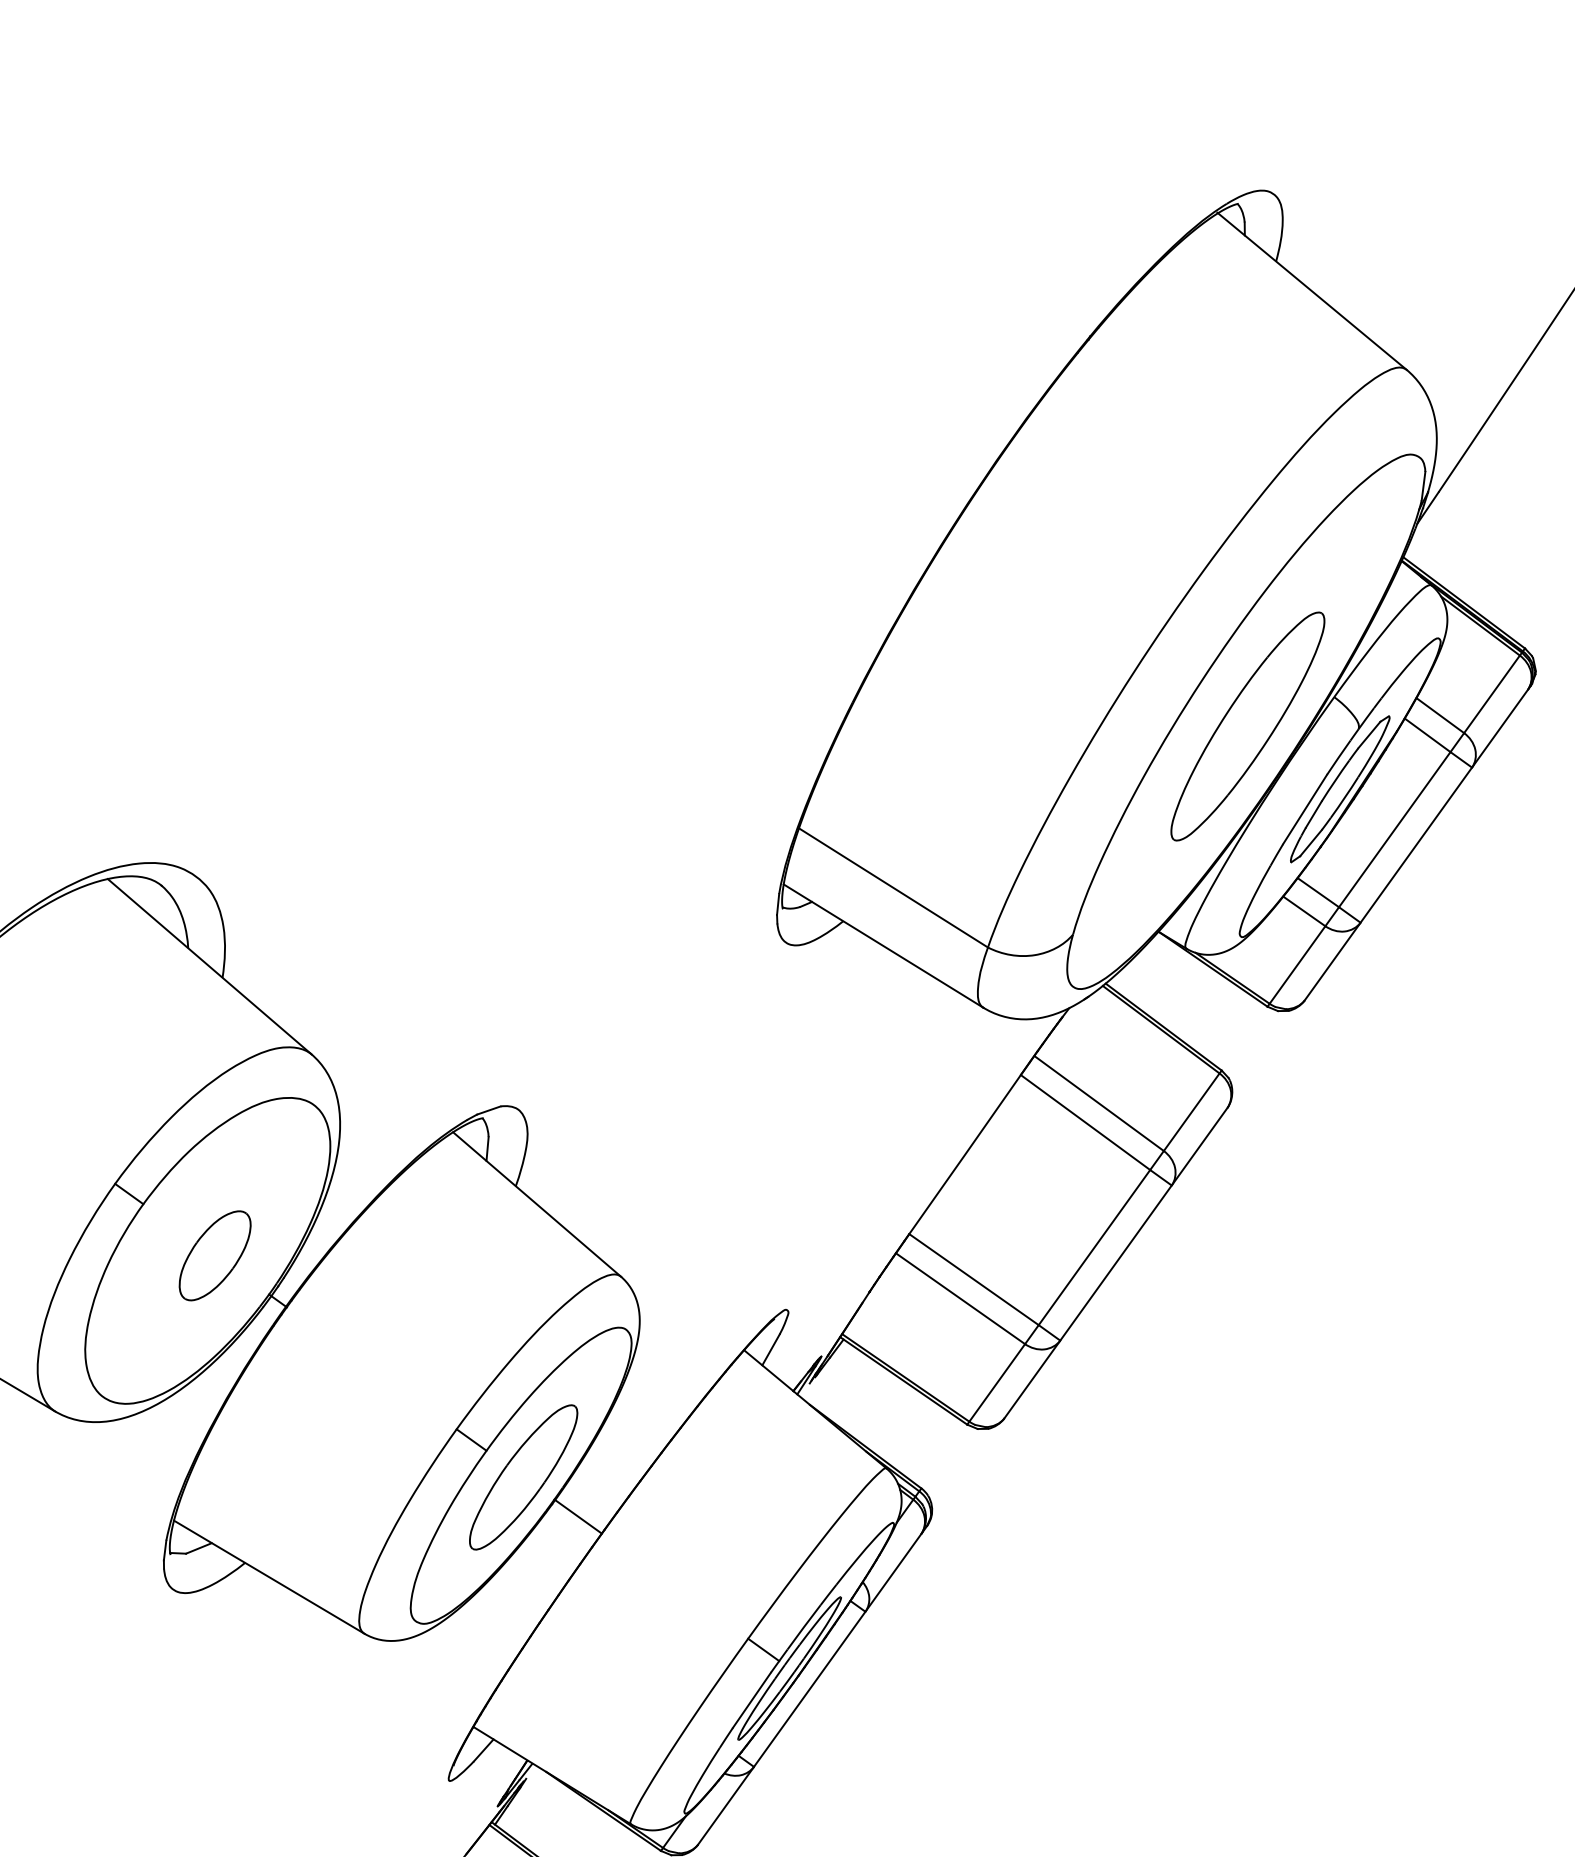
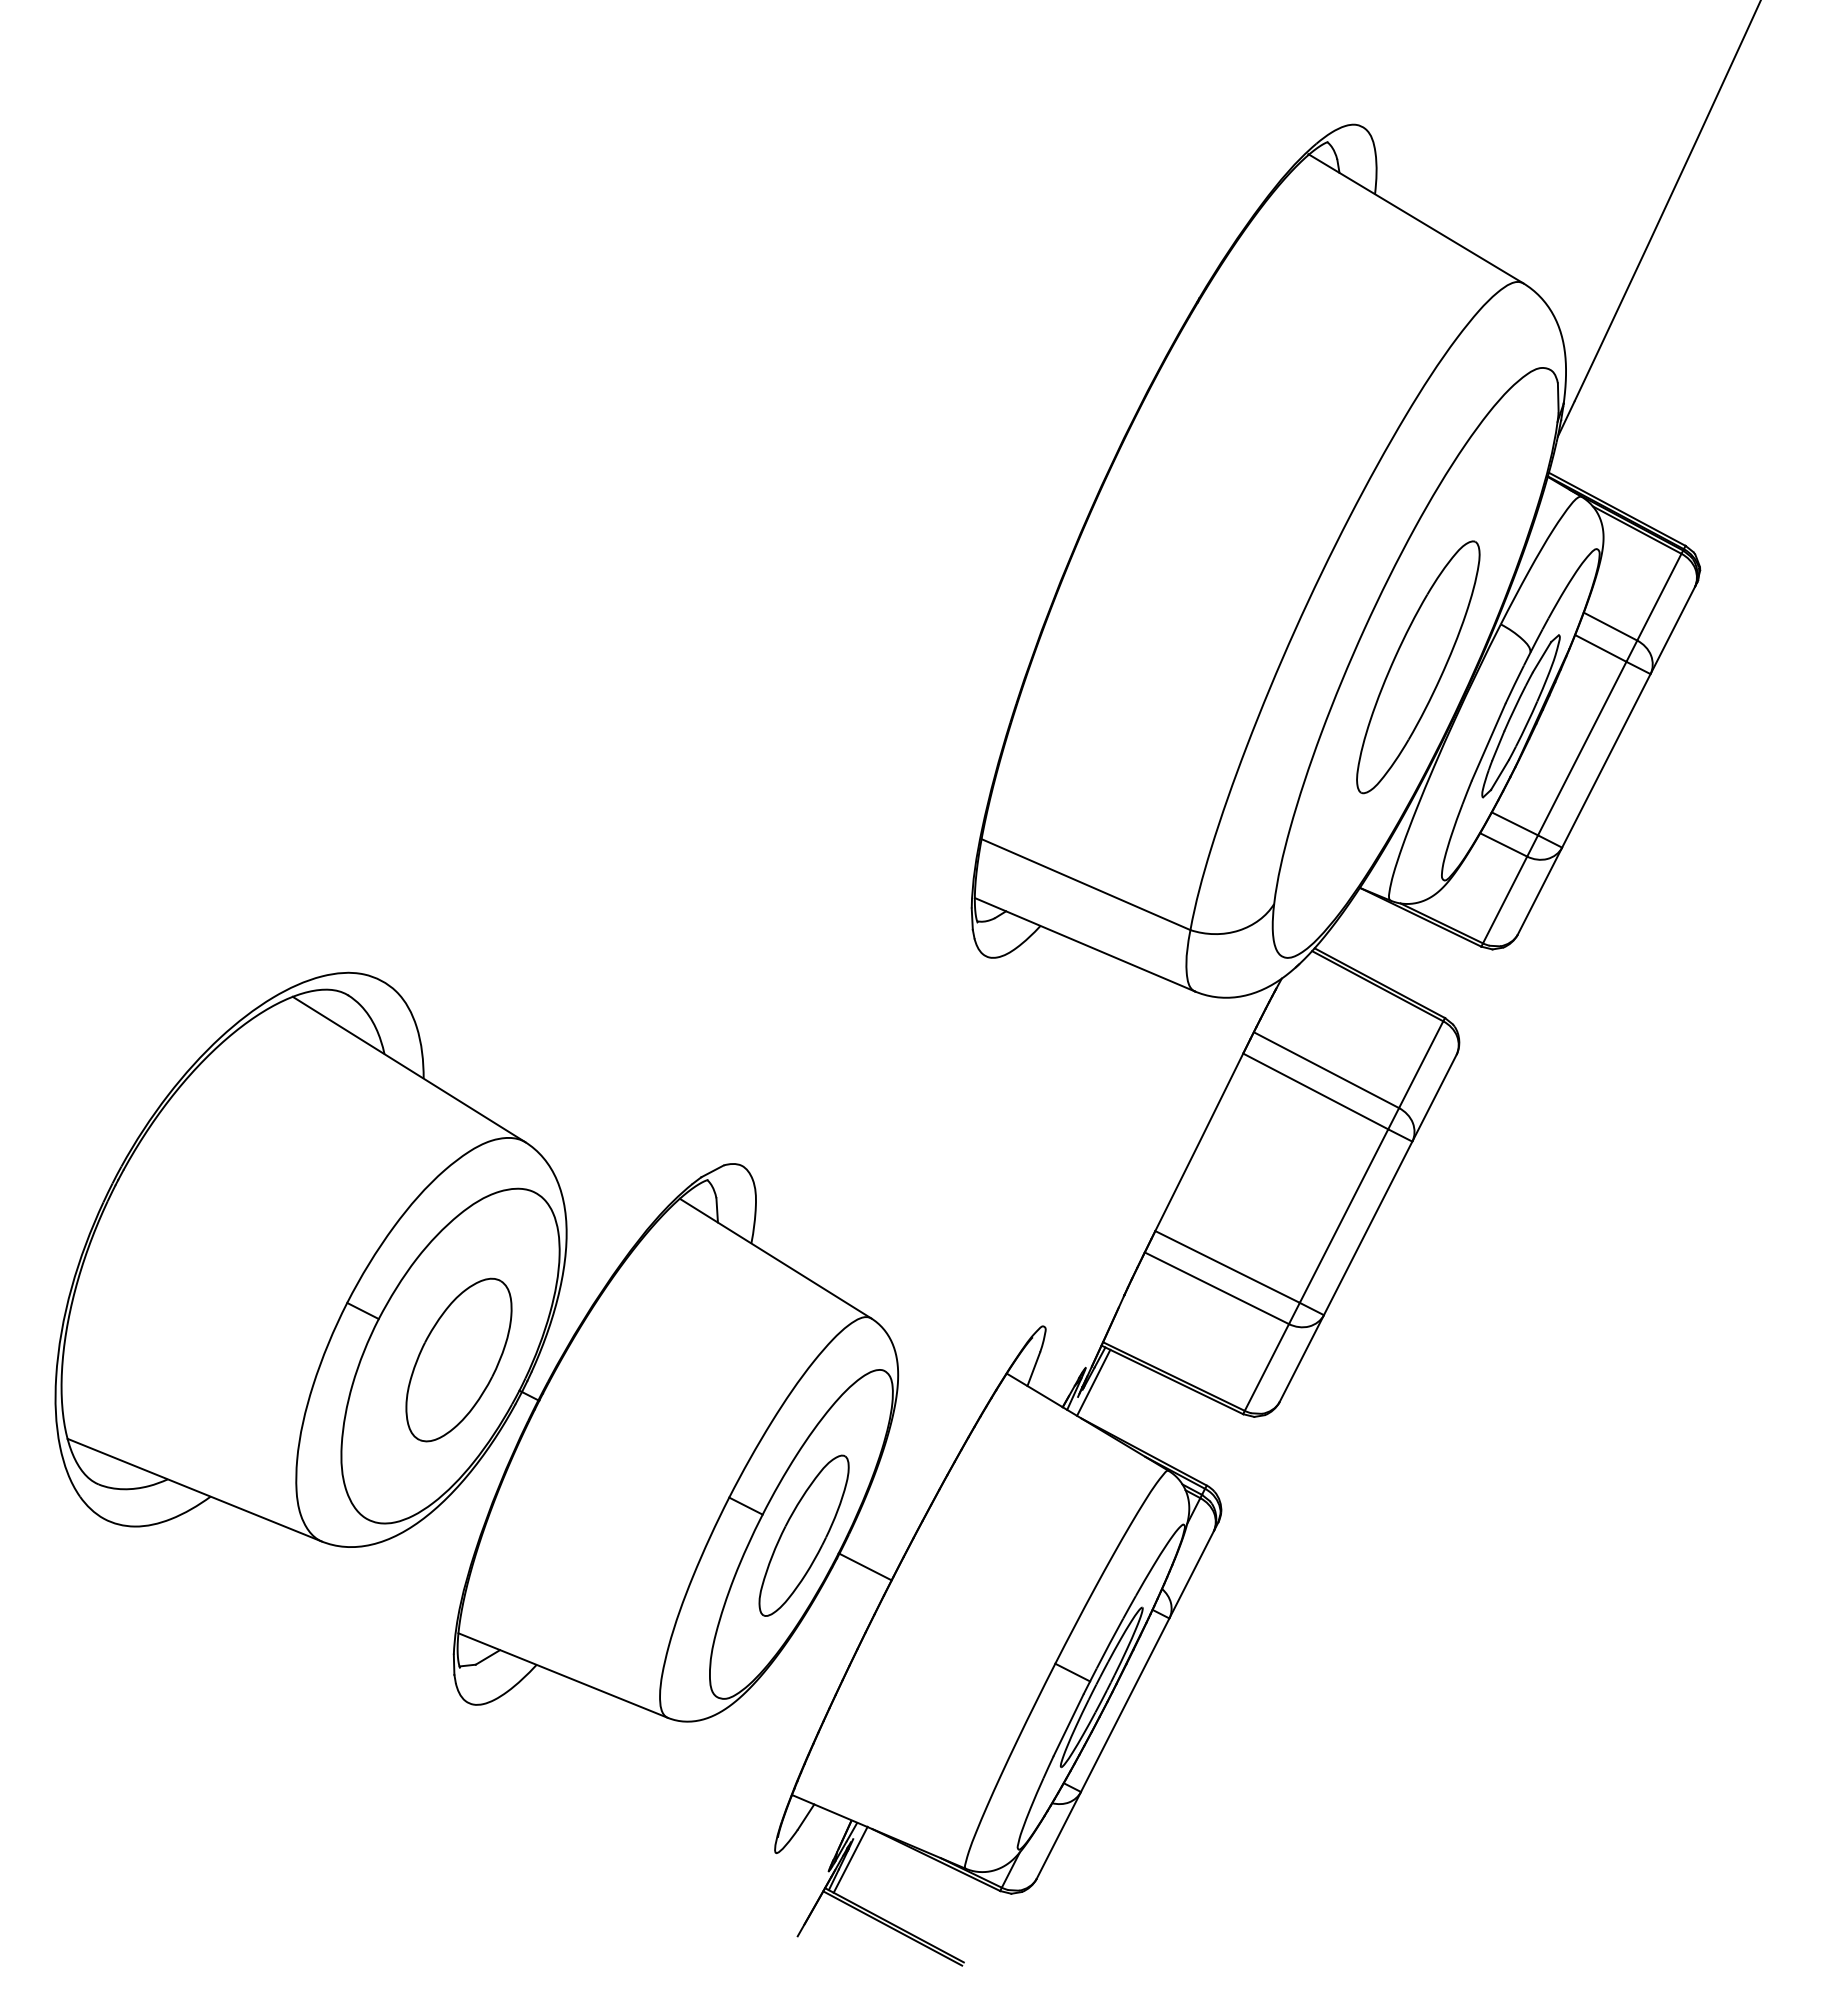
part: (214, 1255) -> (458, 1359), size x1.67
line: (826, 1371) -> (1093, 1382), added
line: (520, 1798) -> (850, 1859), added

